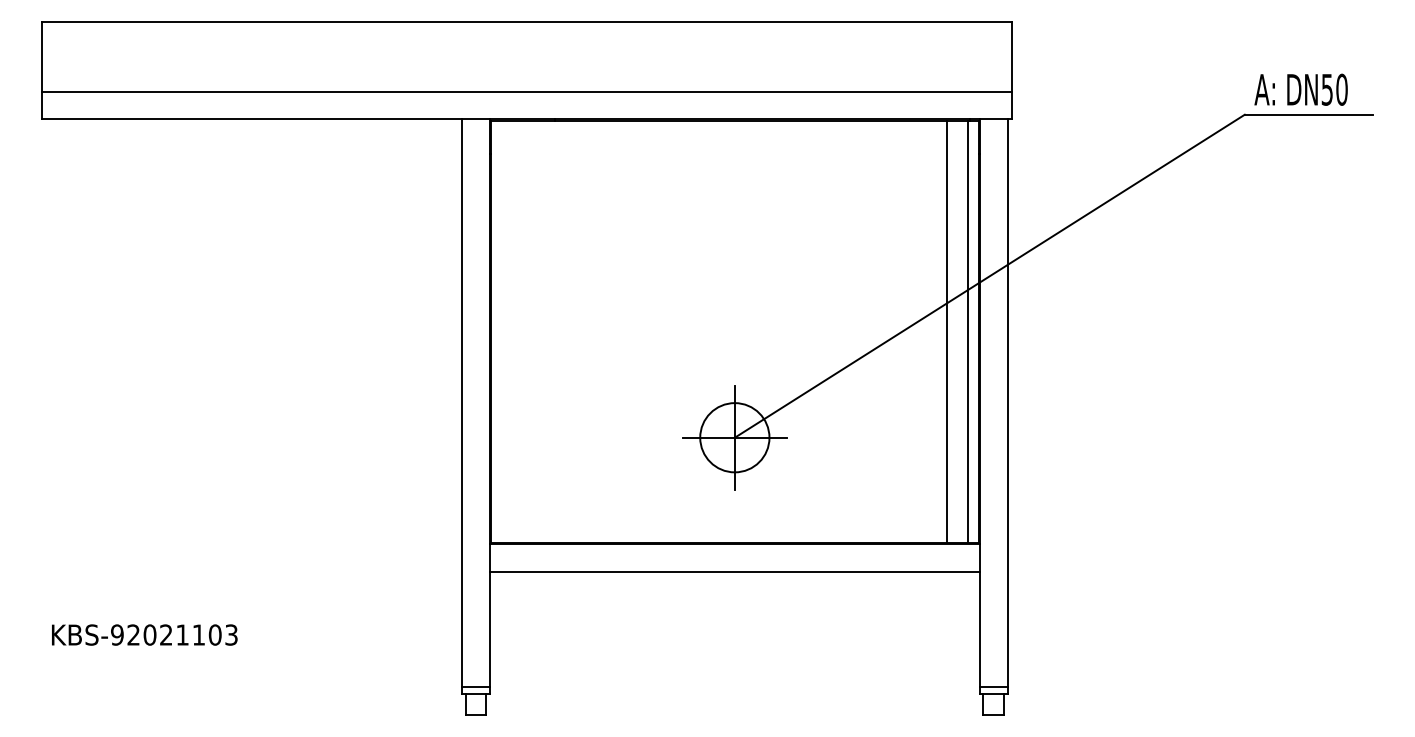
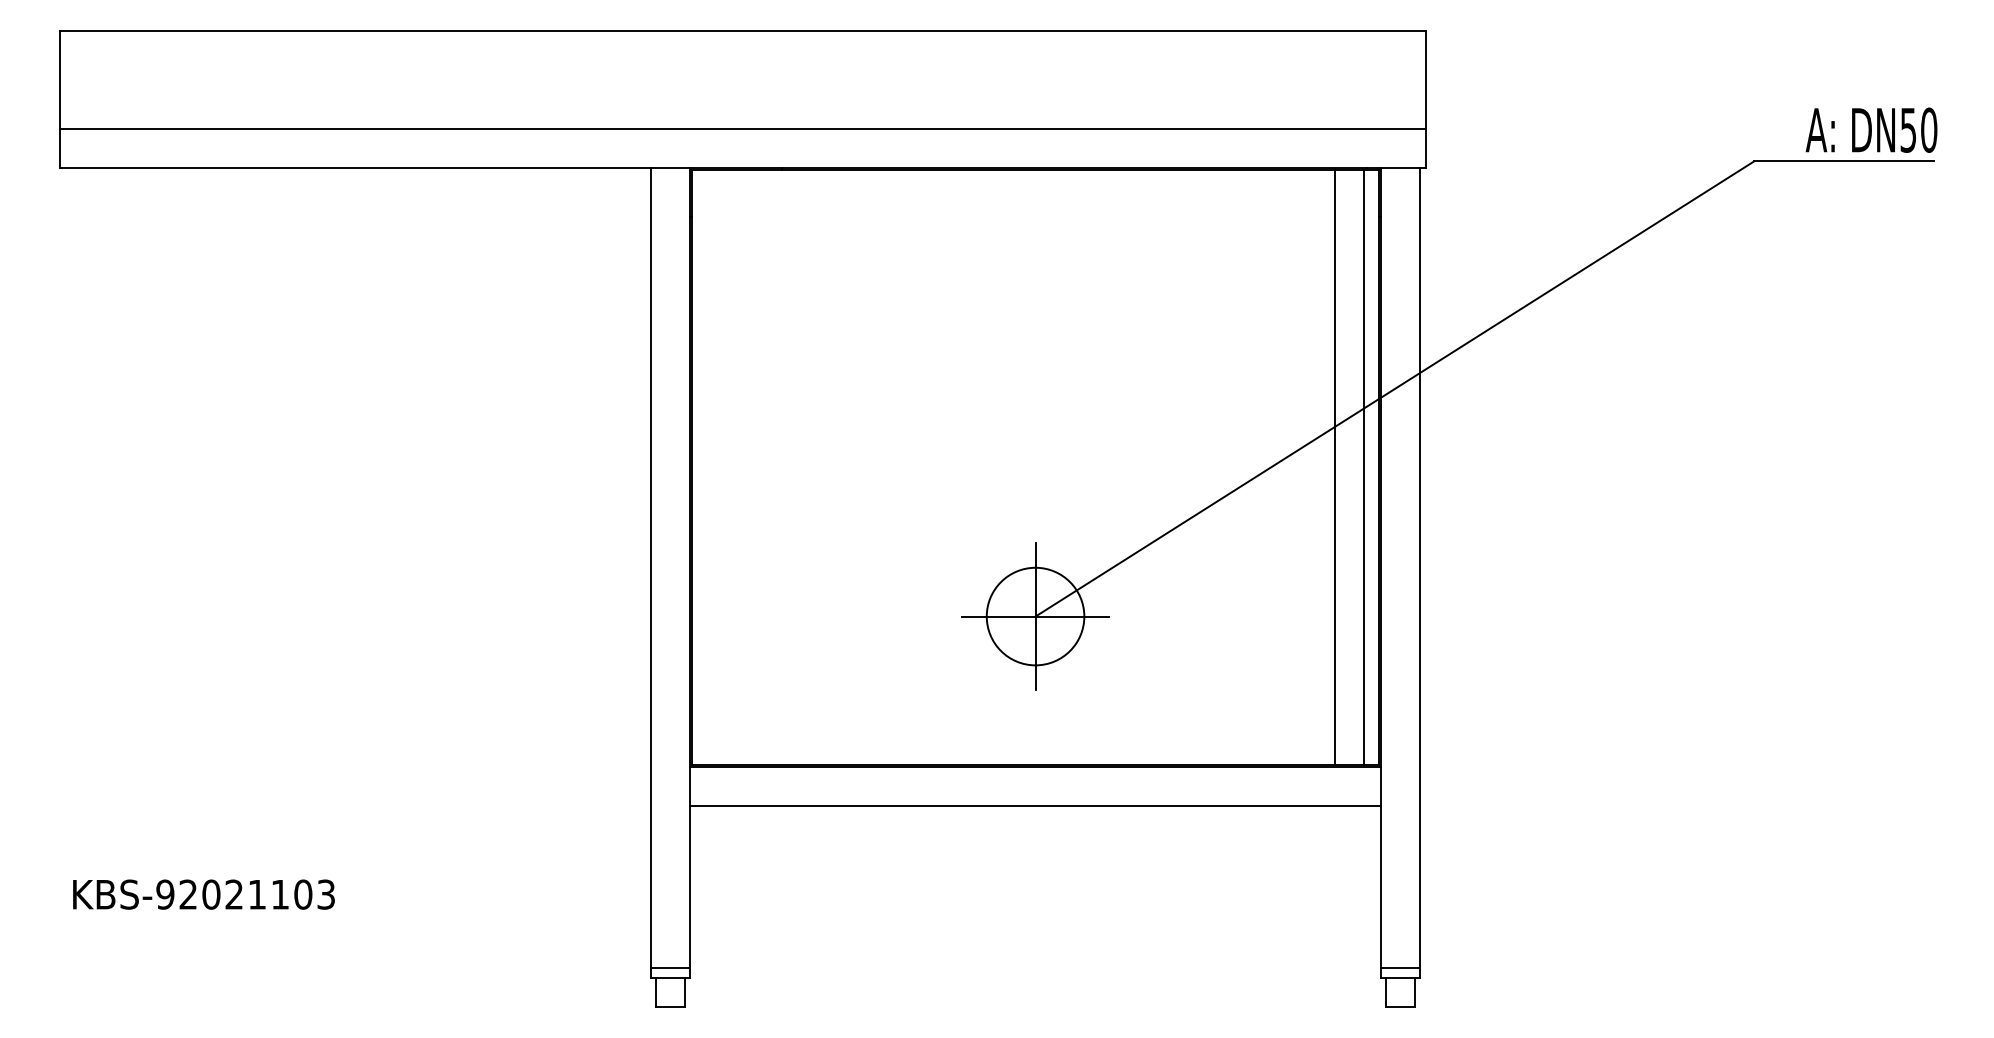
text: (1301, 89) -> (1871, 129), moved

